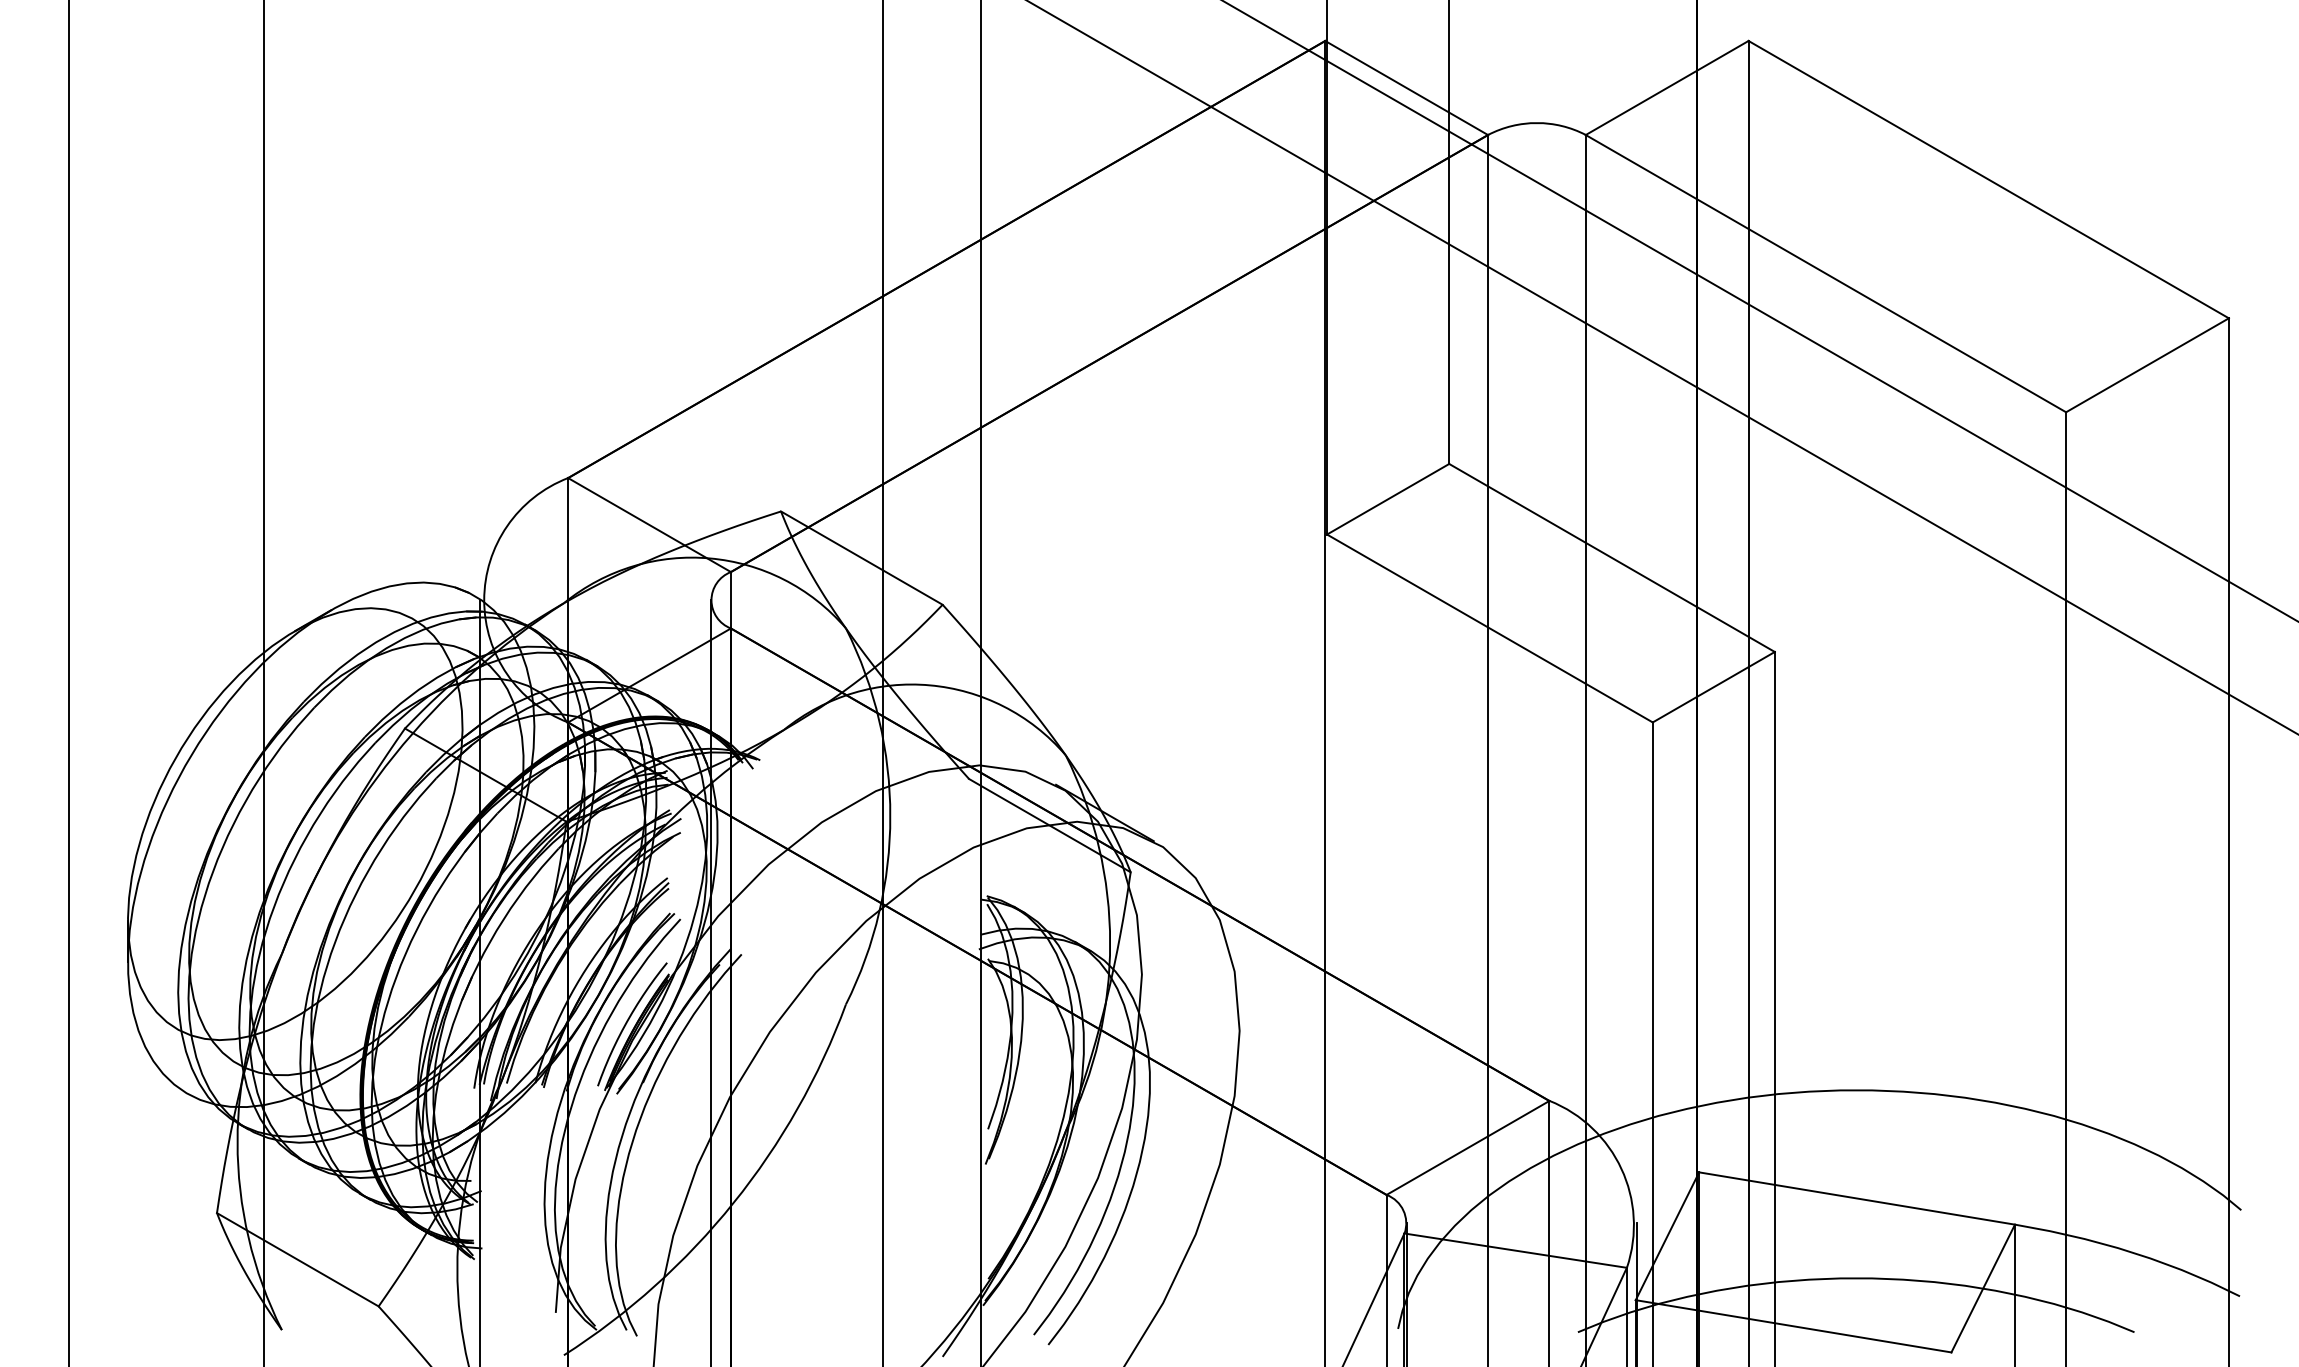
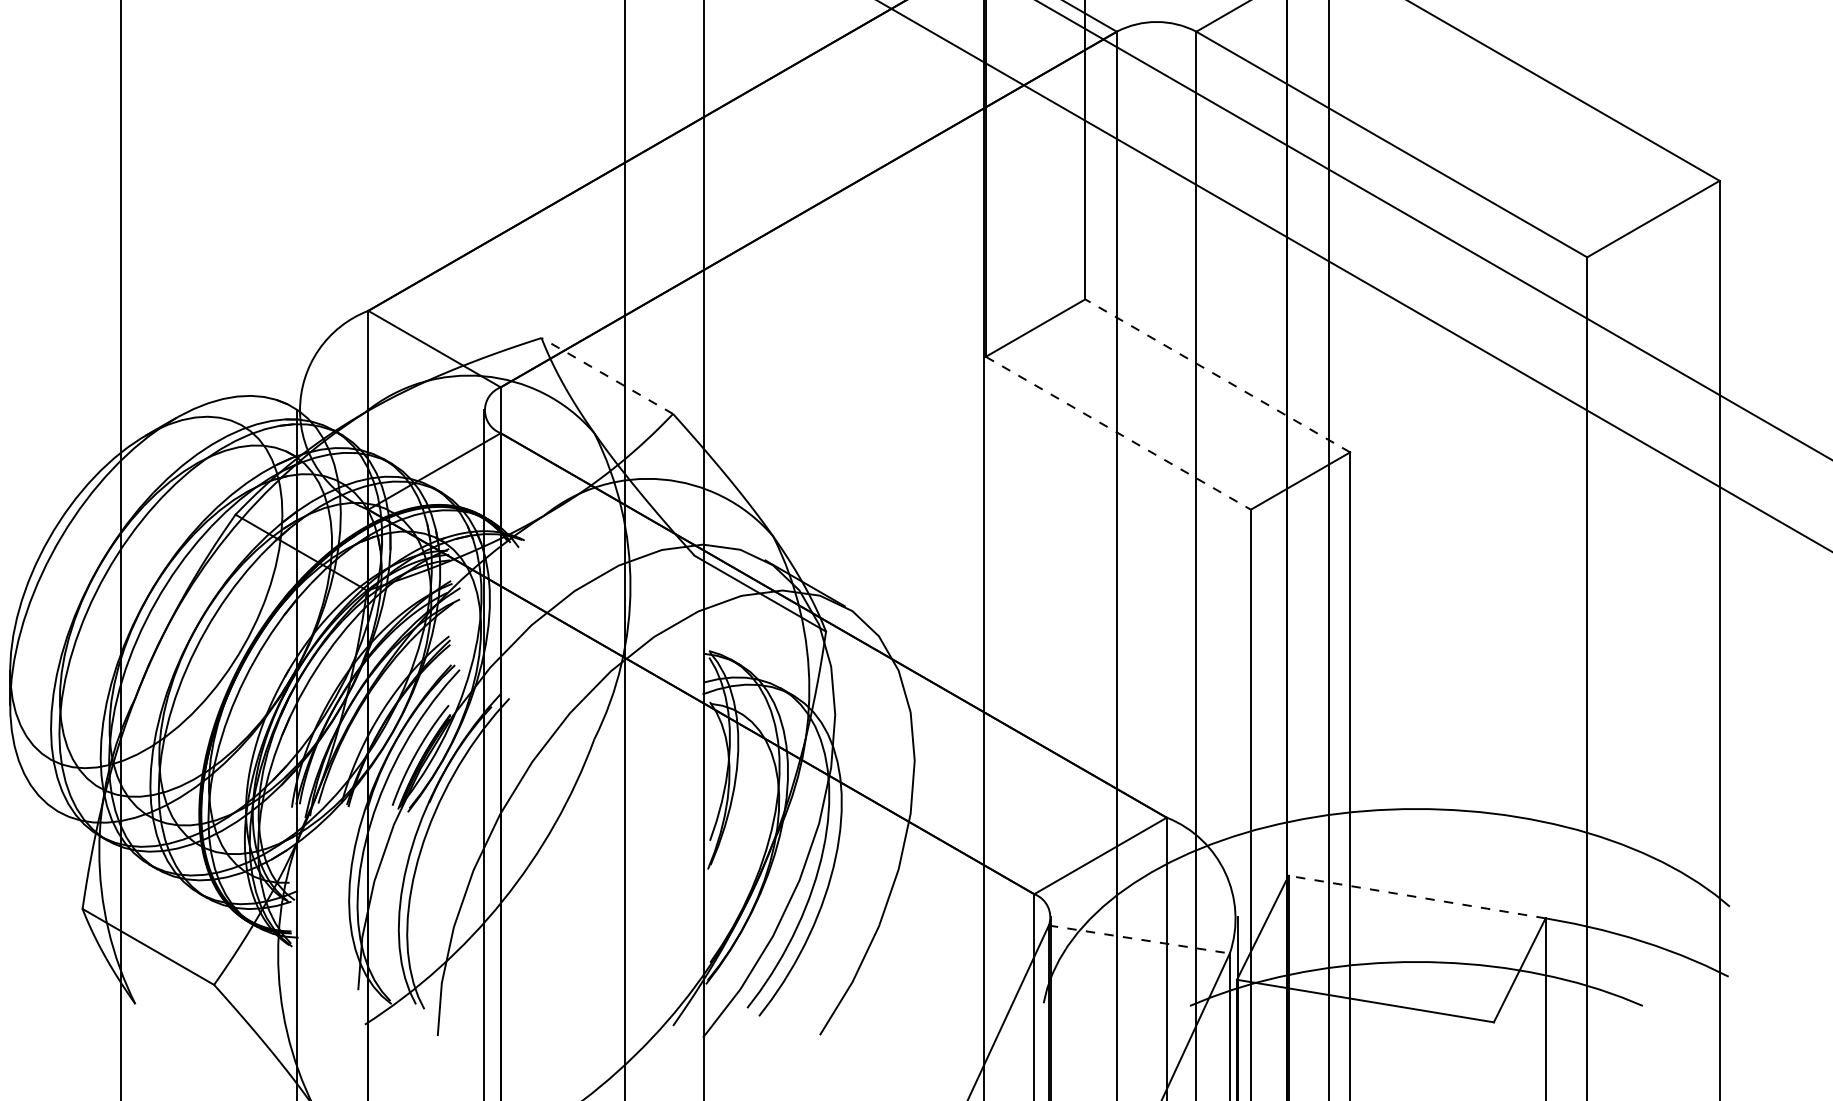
line: (861, 557) -> (607, 375), solid -> dashed
line: (1612, 557) -> (1218, 375), solid -> dashed
line: (1490, 628) -> (1118, 433), solid -> dashed
line: (1856, 1198) -> (1416, 897), solid -> dashed
line: (1515, 1250) -> (1139, 939), solid -> dashed

